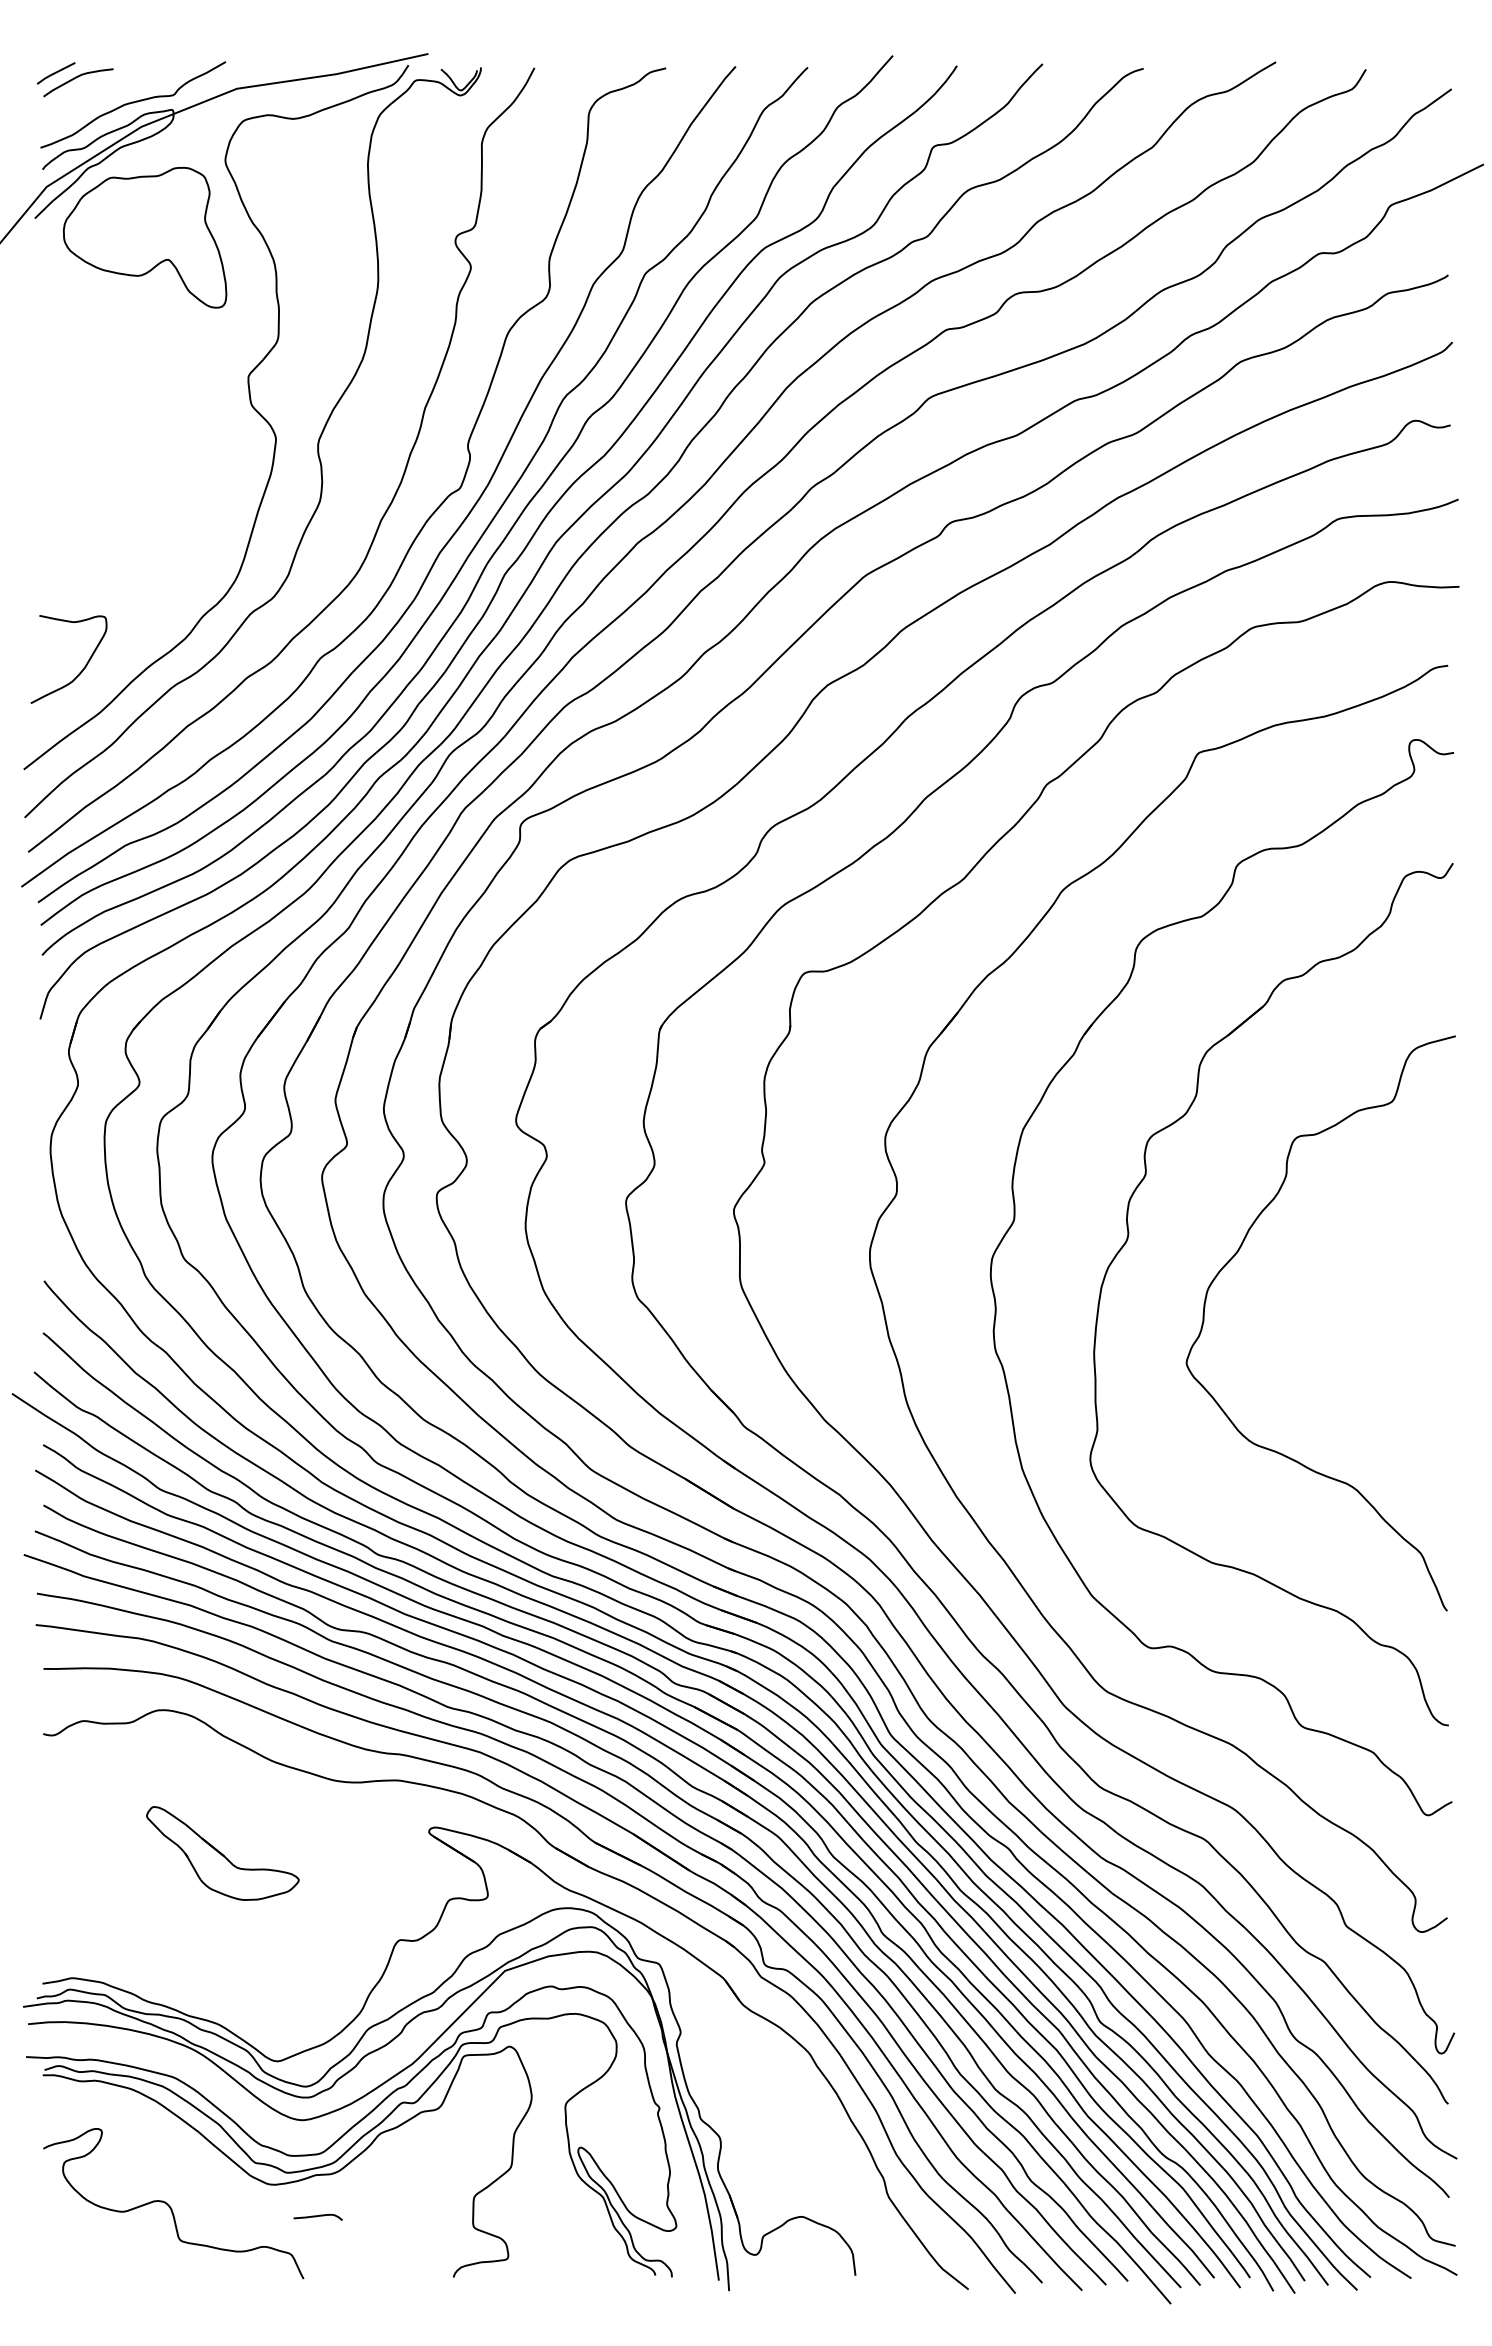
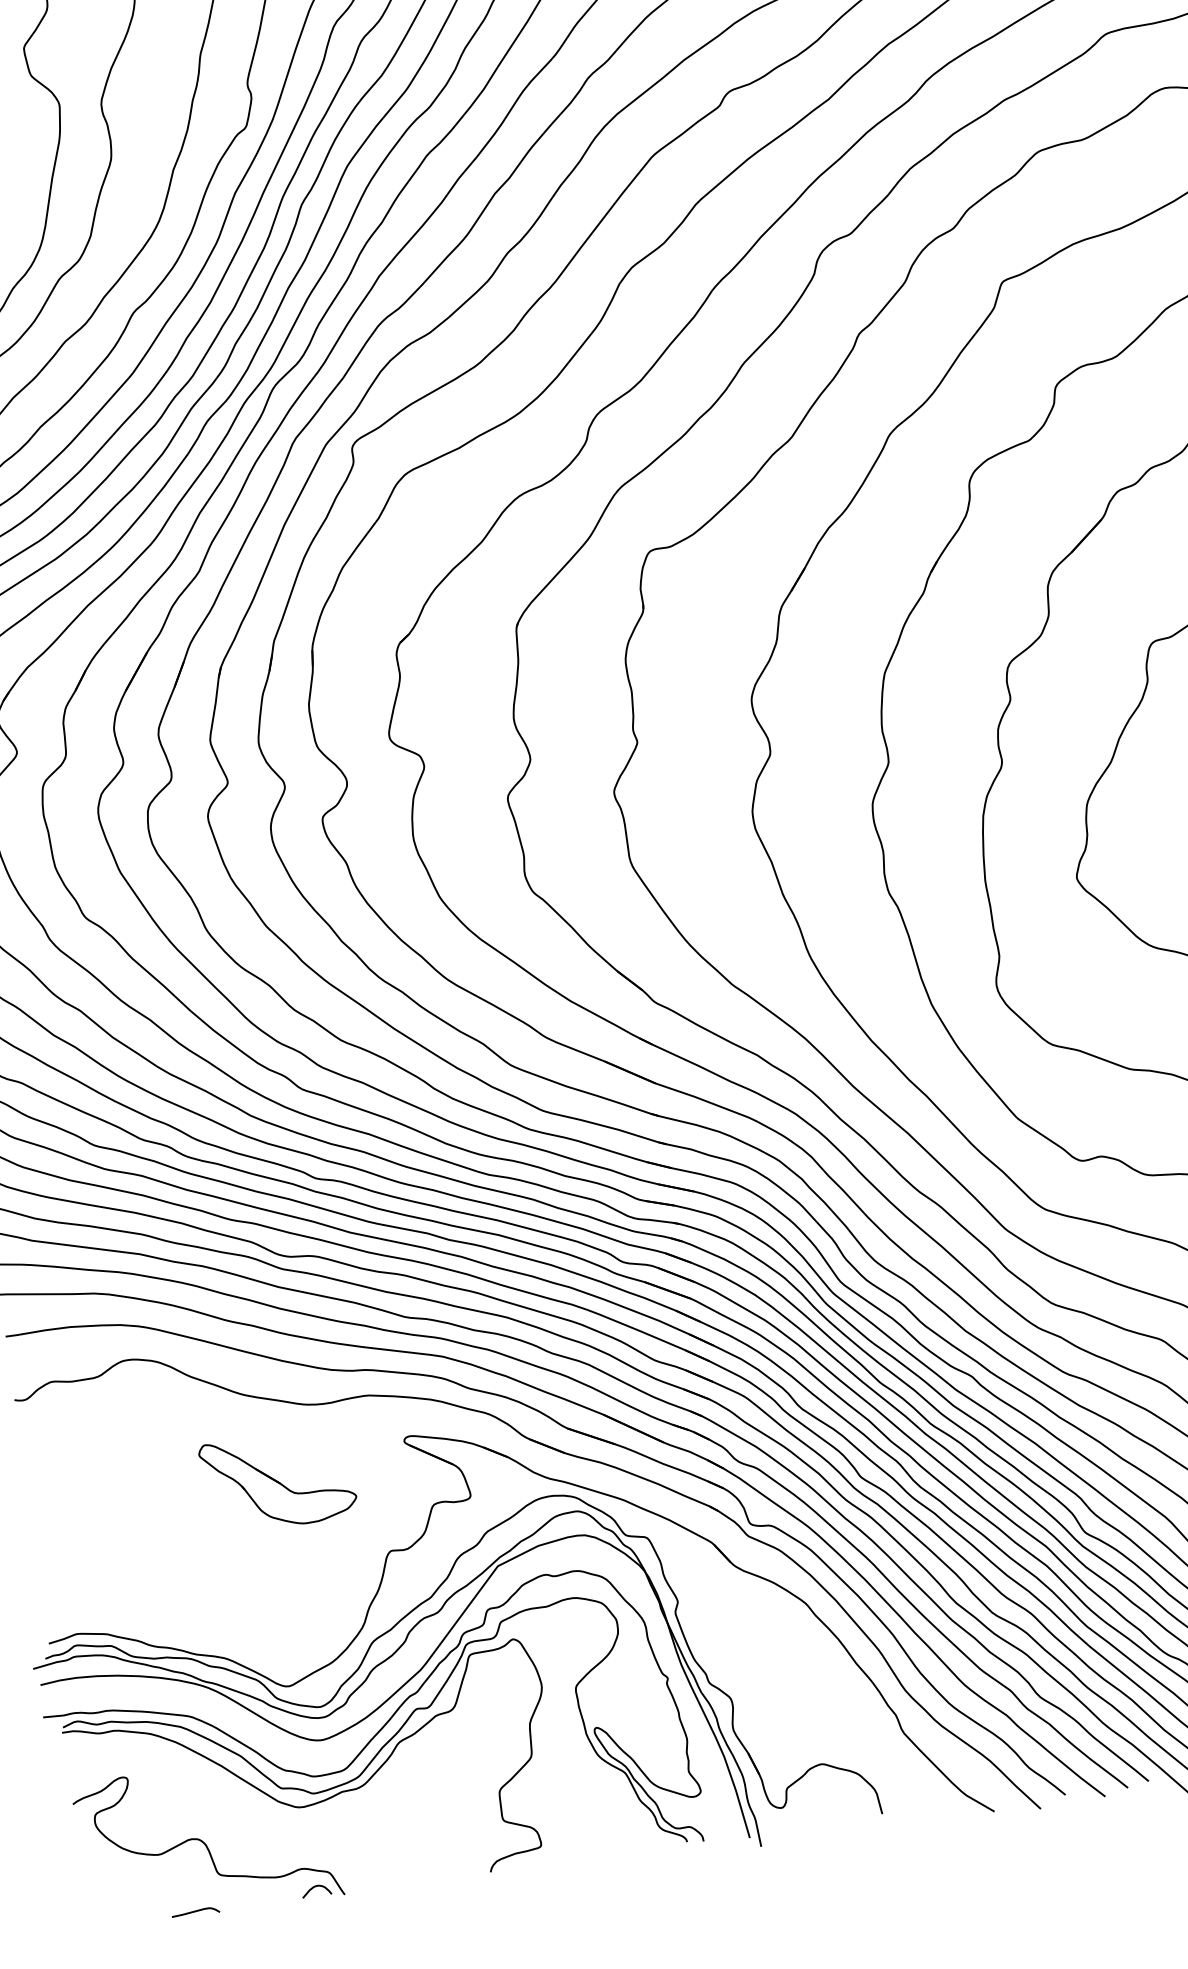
part: (222, 1853) -> (278, 1481), moved
curve: (317, 2216) -> (194, 1911), moved
curve: (275, 2267) -> (315, 1887), added

